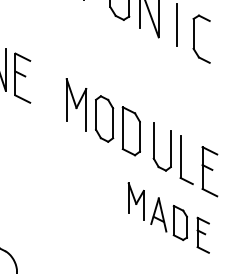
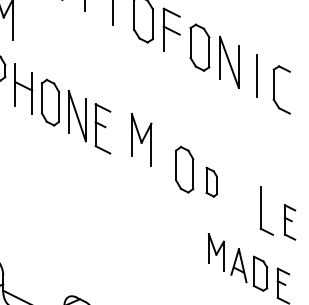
part: (76, 104) -> (141, 139), moved
part: (131, 131) -> (211, 182), size x0.6
part: (154, 146) -> (234, 197), removed
part: (209, 171) -> (289, 222), size x0.7

